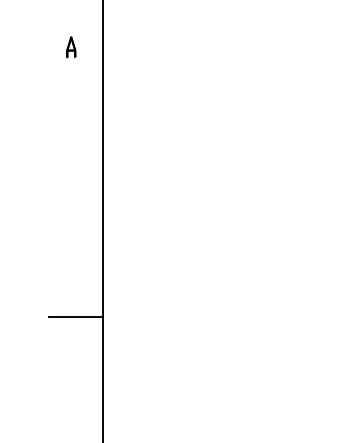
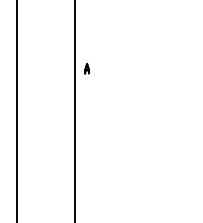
part: (70, 46) -> (86, 68), moved
line: (76, 316) -> (61, 169), removed

